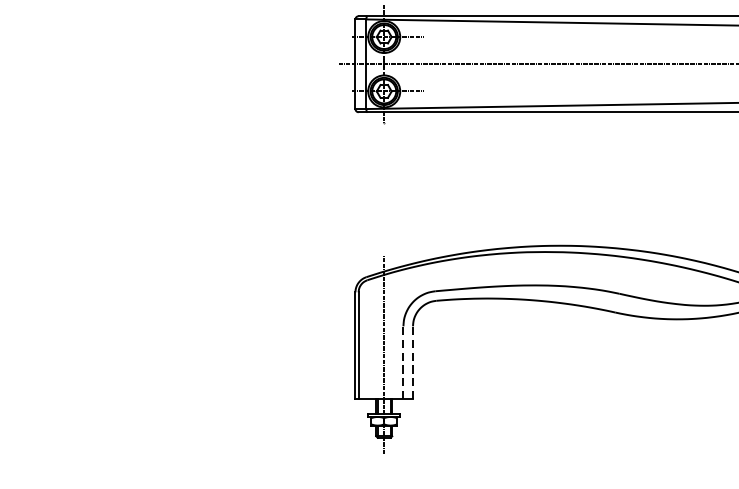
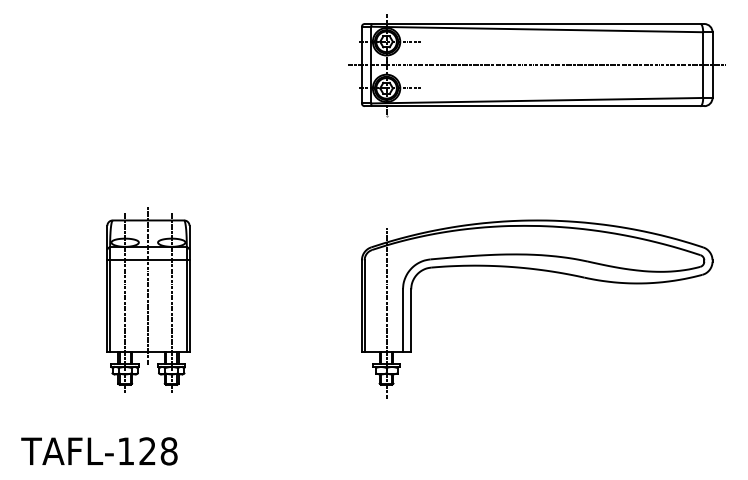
part: (106, 338) -> (148, 299), added
line: (404, 362) -> (403, 320), dashed -> solid
line: (413, 362) -> (411, 320), dashed -> solid

